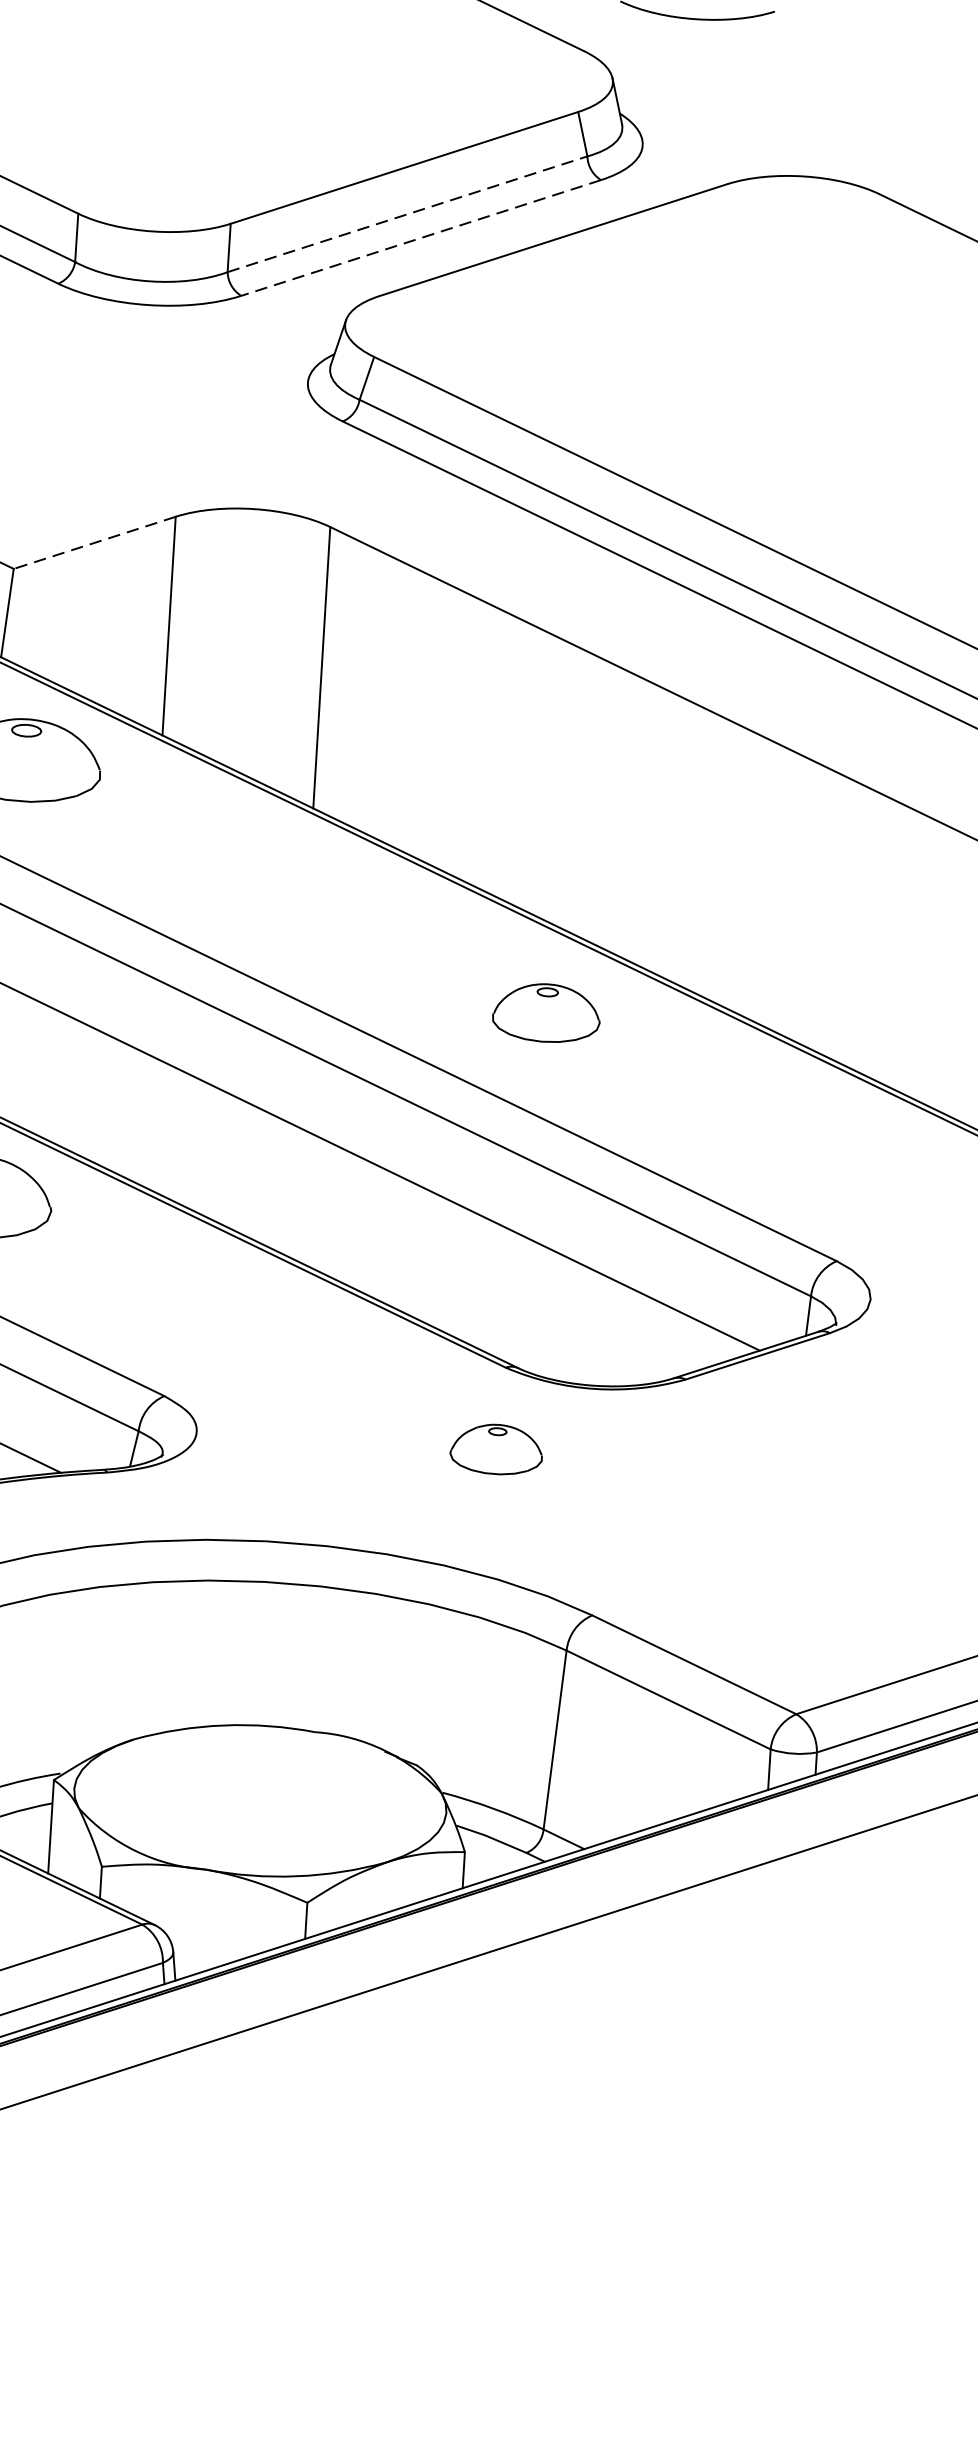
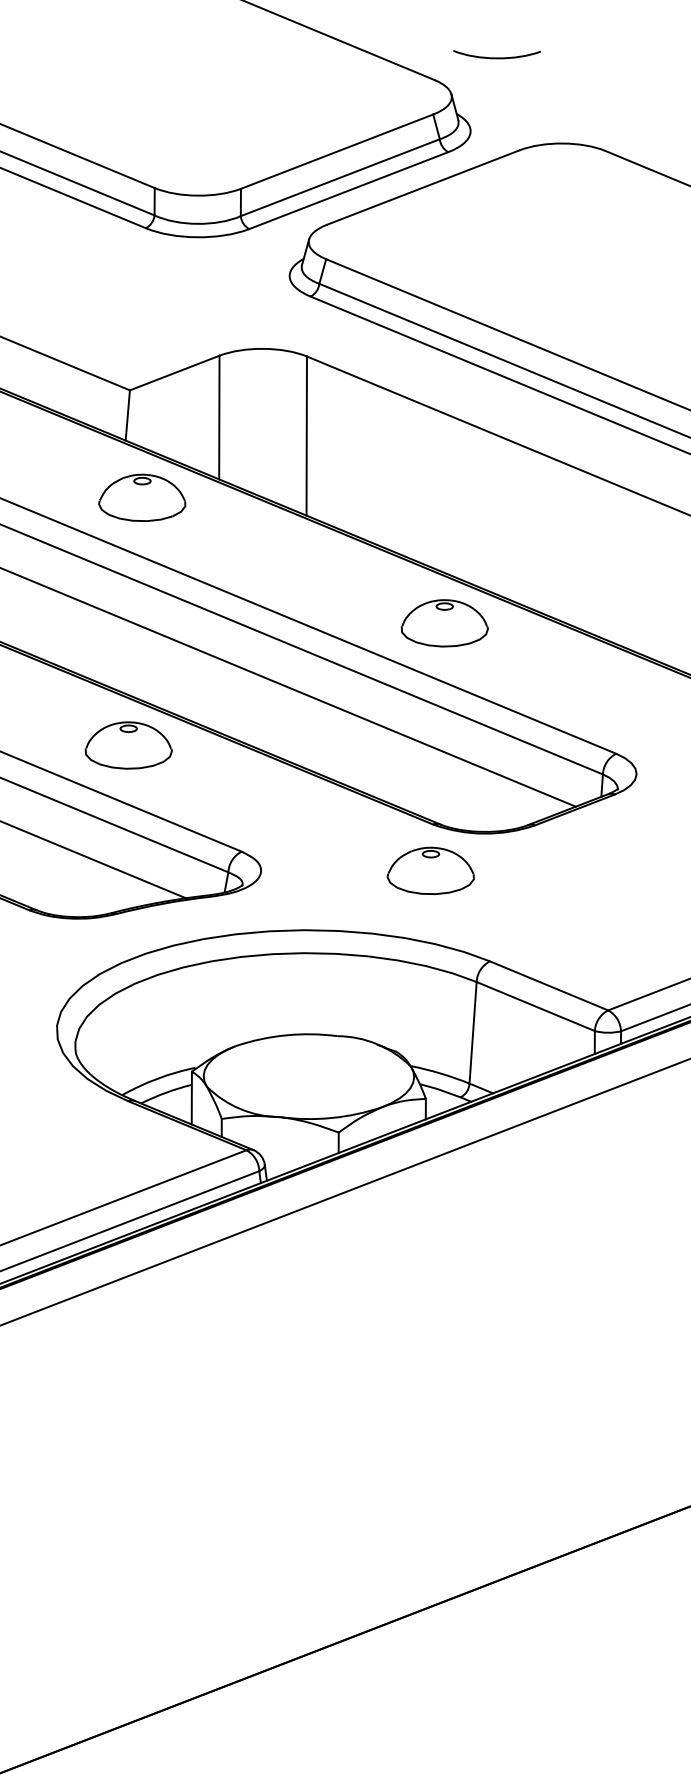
line: (407, 213) -> (340, 177), dashed -> solid
line: (420, 237) -> (348, 190), dashed -> solid
line: (94, 543) -> (174, 373), dashed -> solid
part: (546, 1013) -> (444, 623), size x1.43
part: (496, 1448) -> (430, 870), size x1.67

